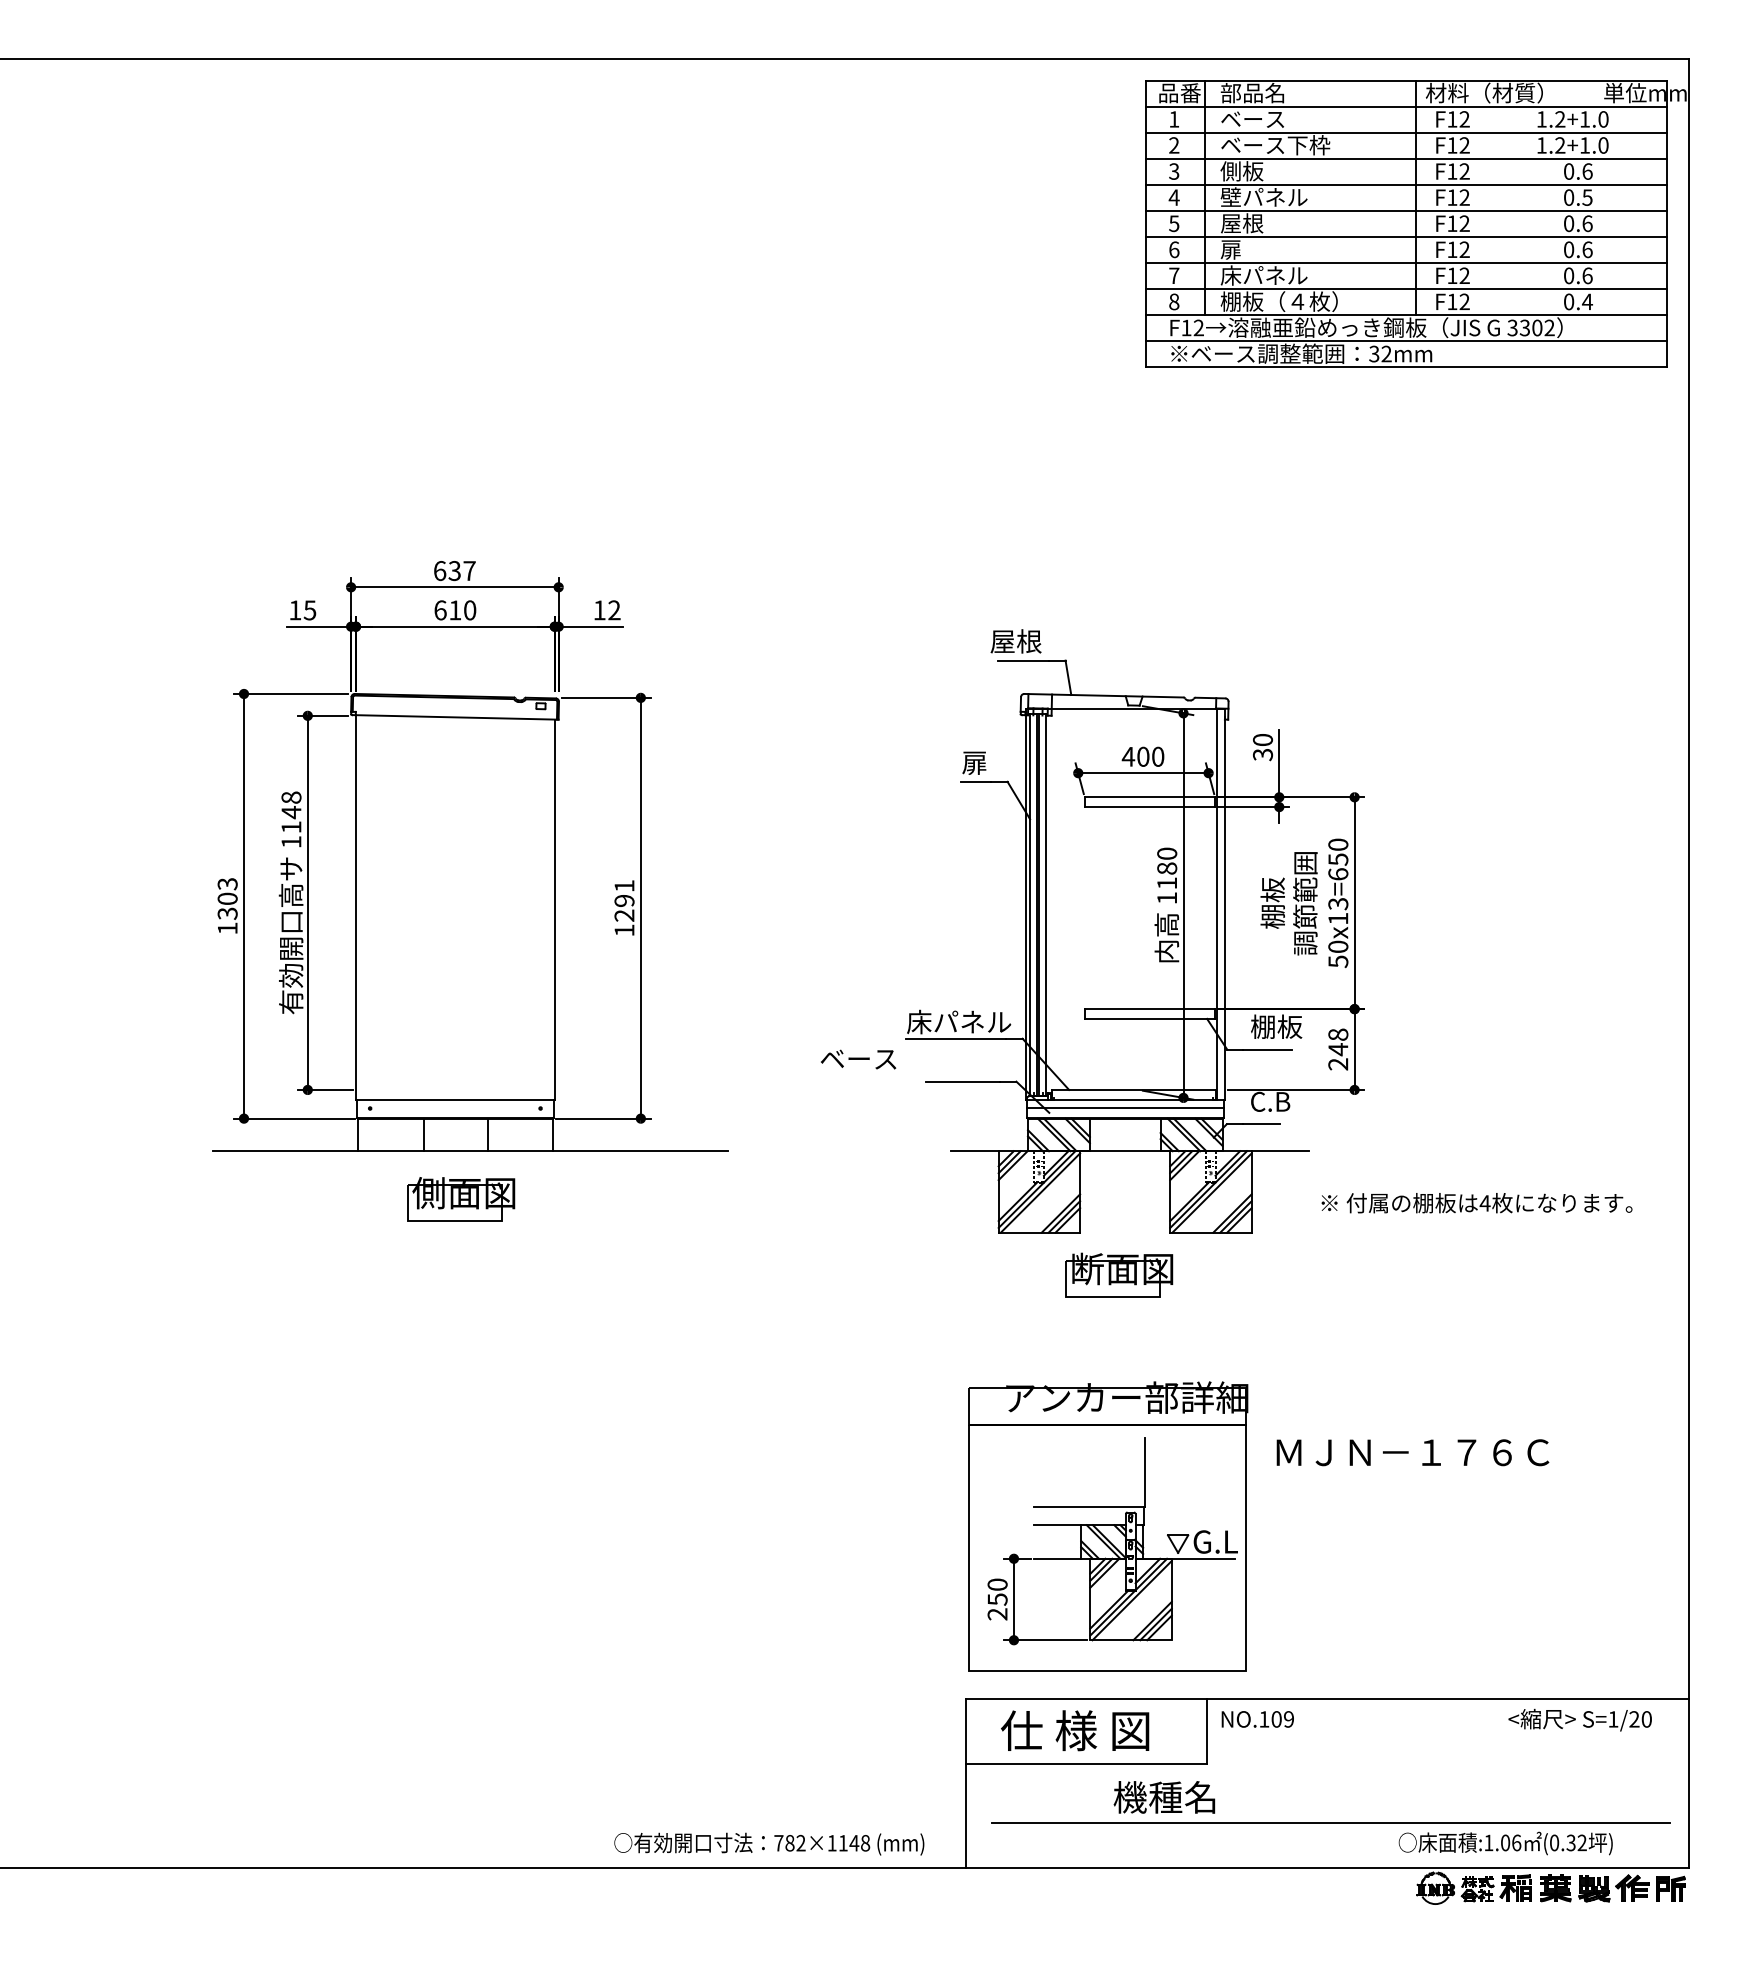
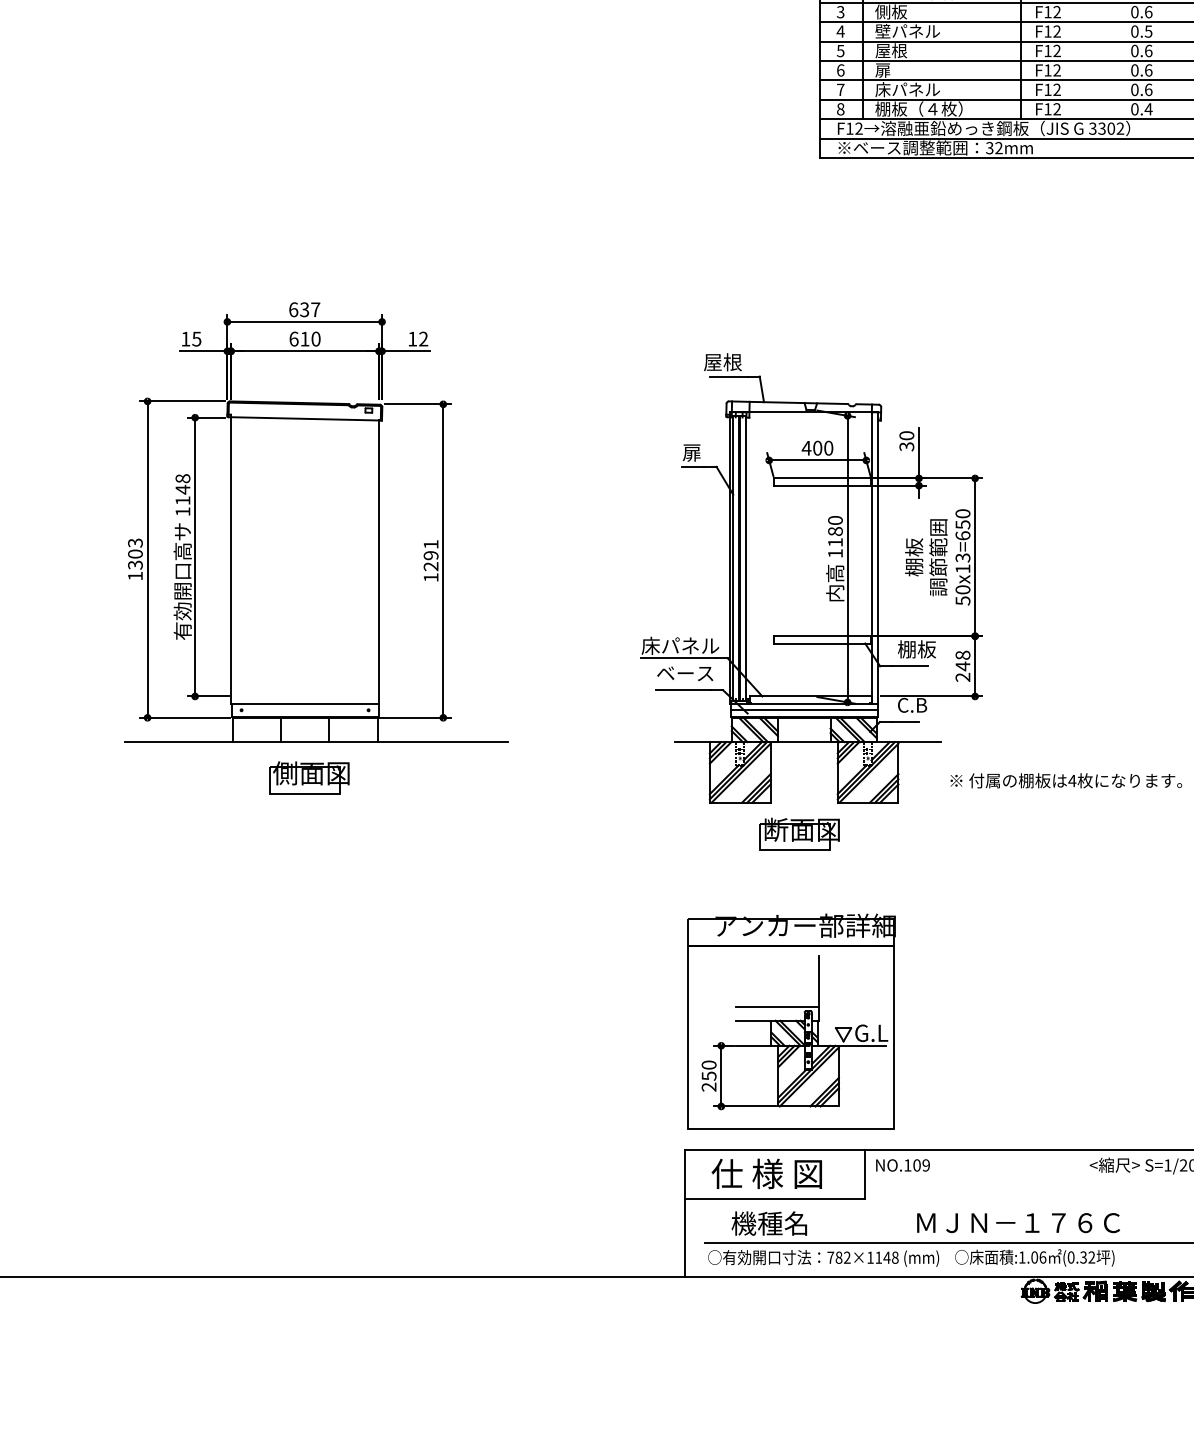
text: (858, 1059) -> (685, 673), moved
text: (1412, 1452) -> (1018, 1222), moved
text: (1164, 1797) -> (769, 1223), moved
text: (769, 1843) -> (823, 1257), moved
text: (1505, 1843) -> (1034, 1257), moved

